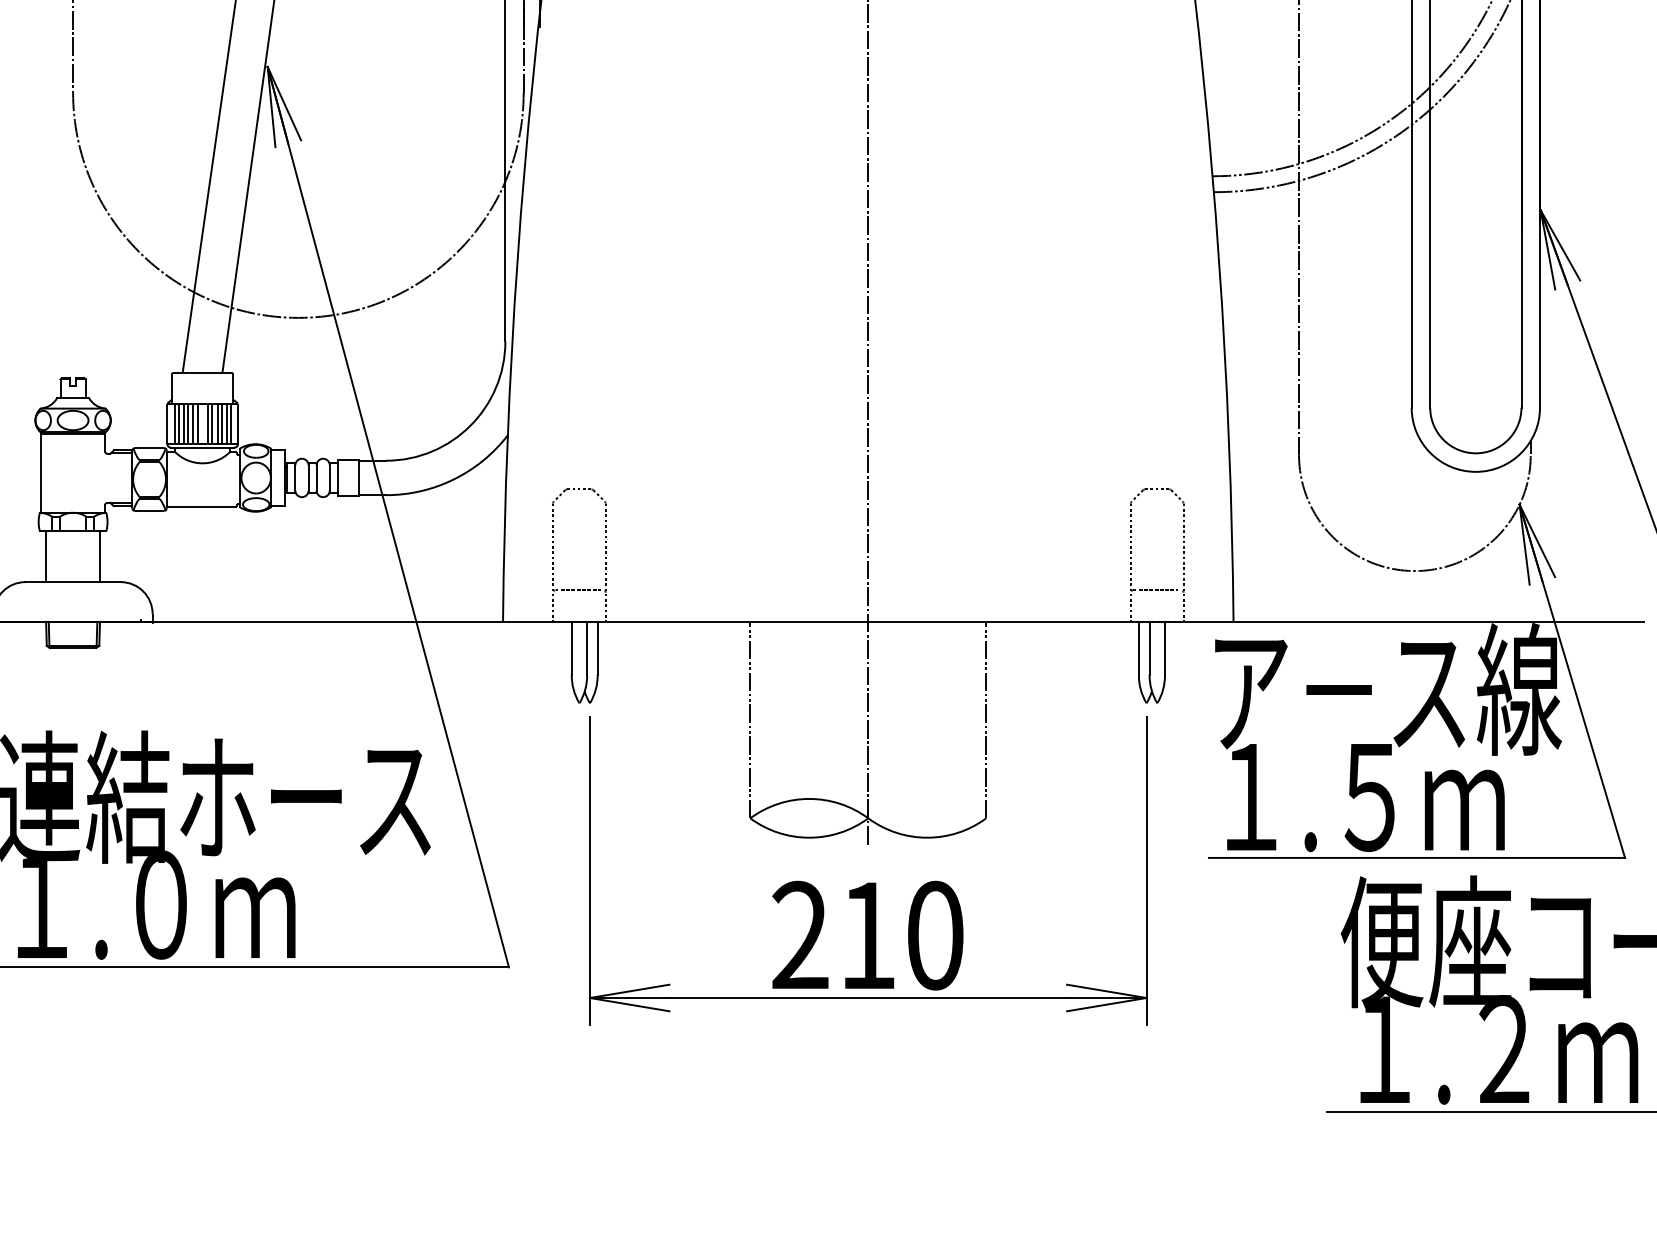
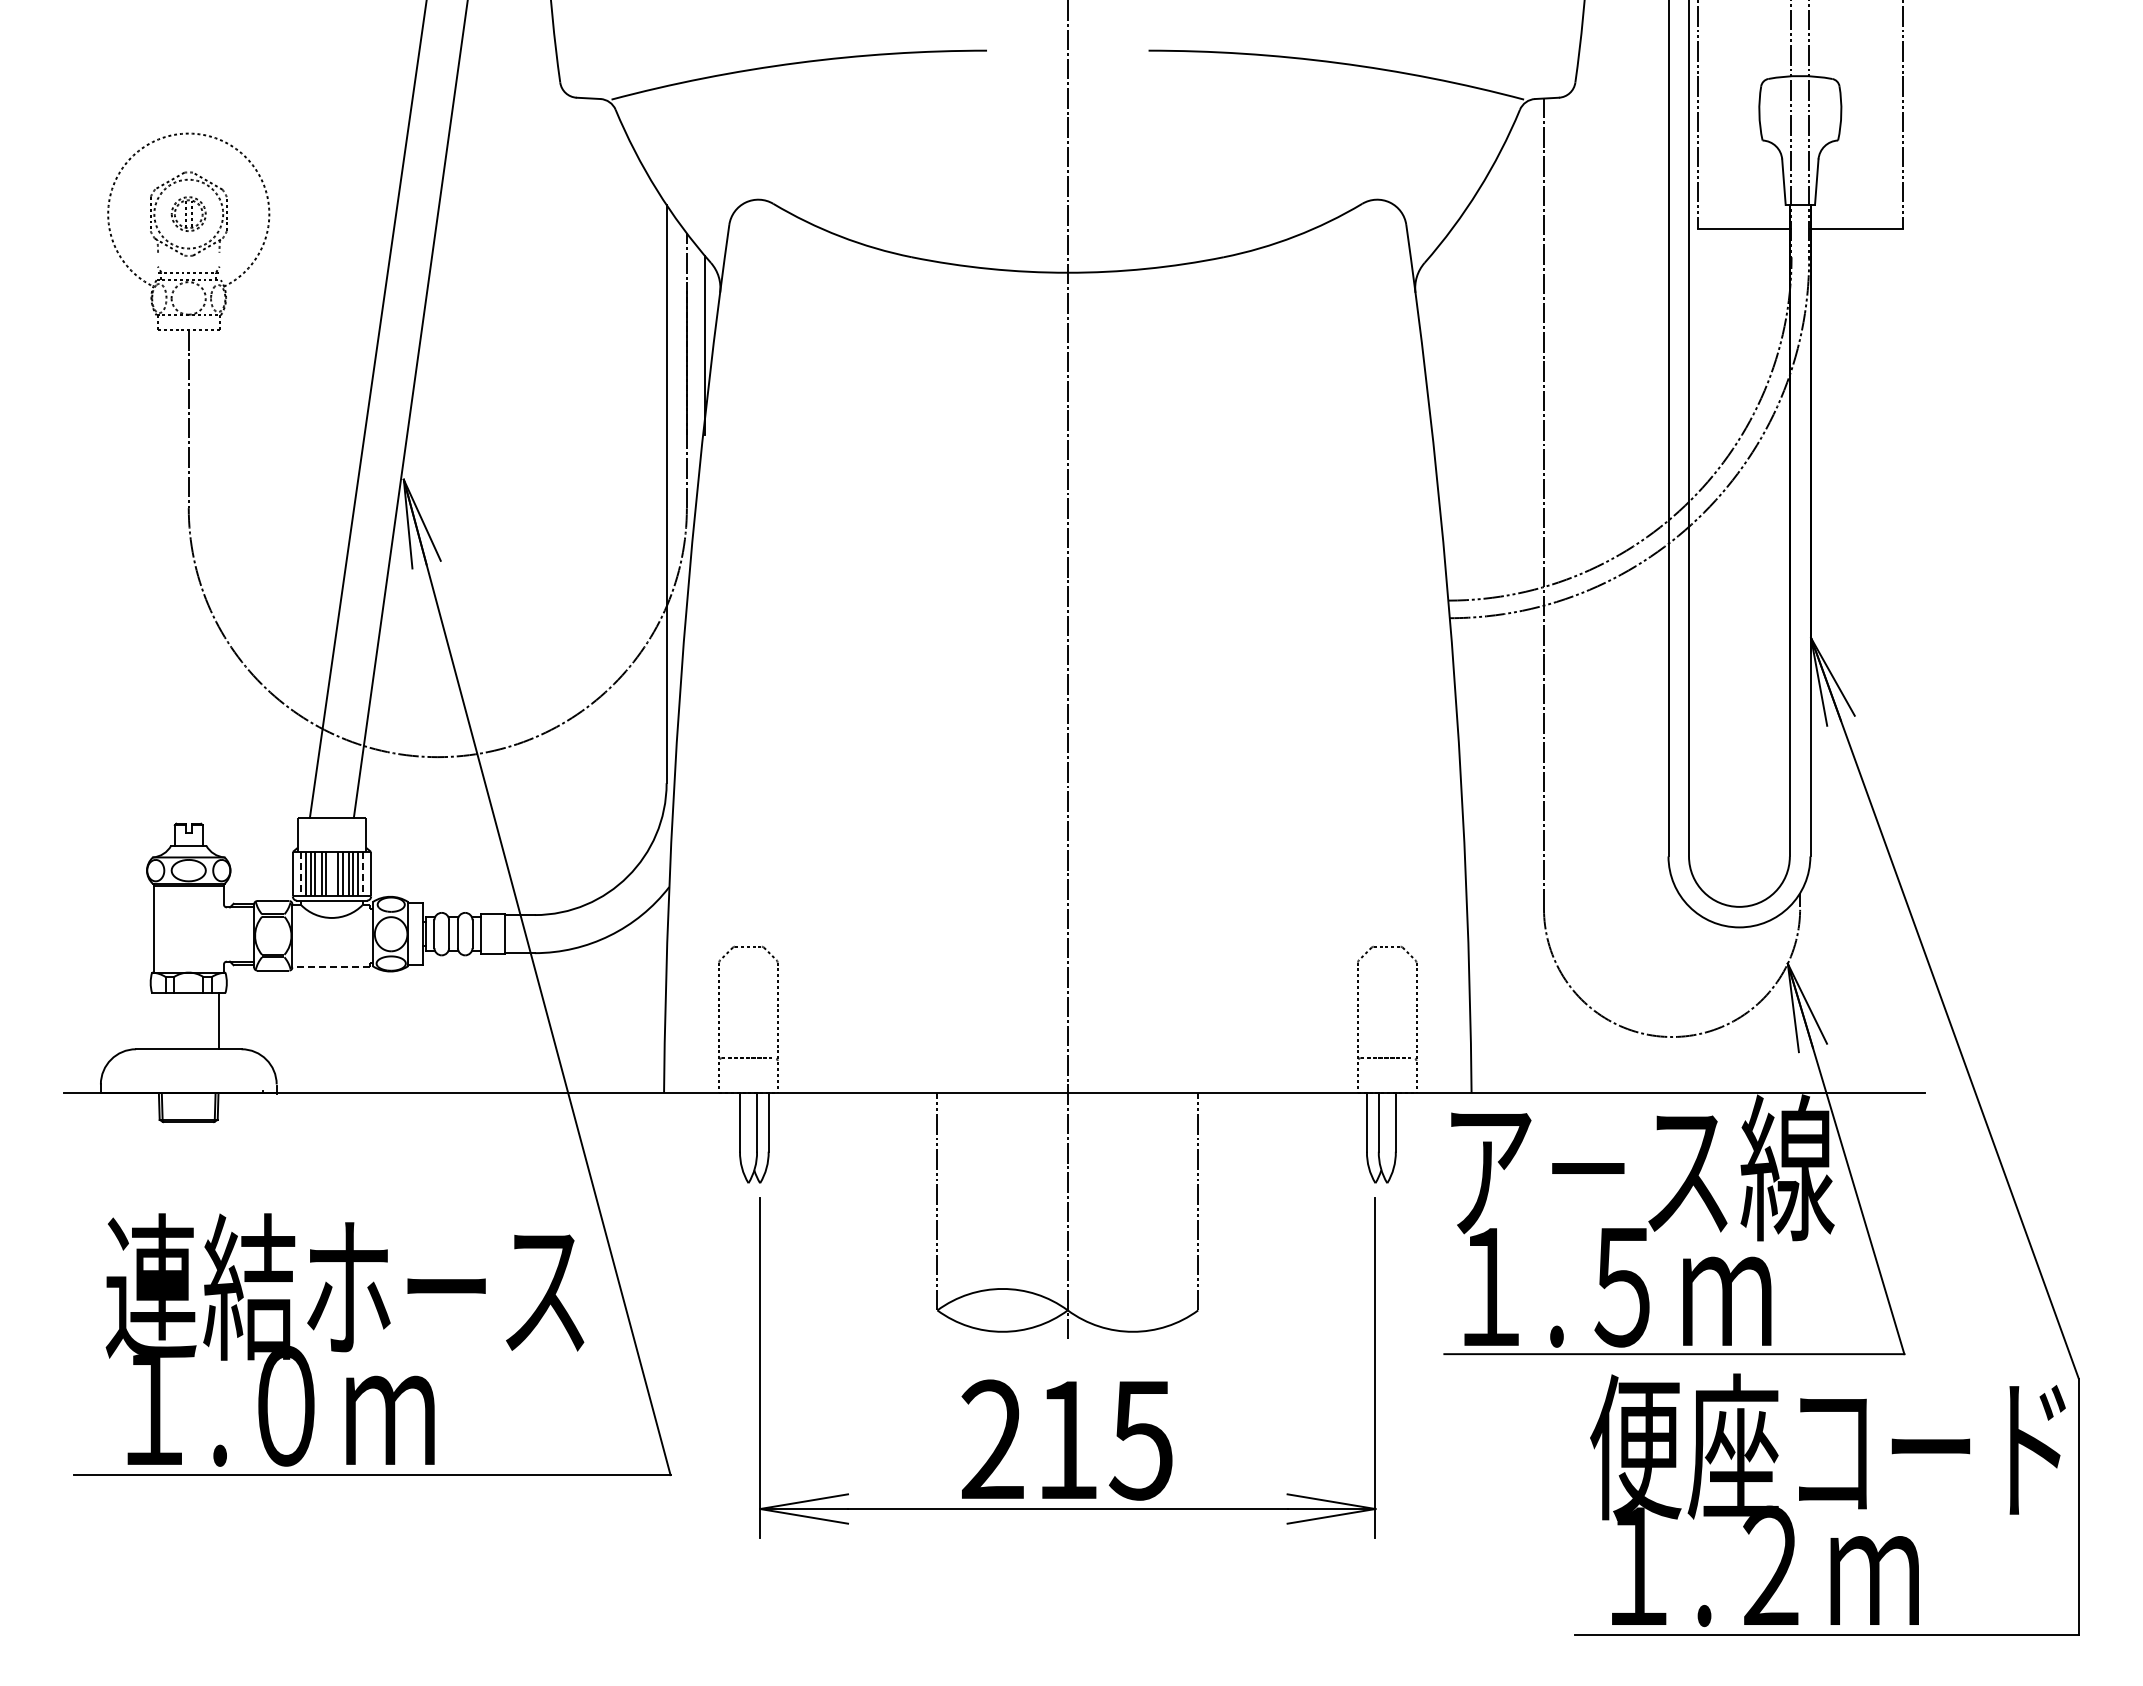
line: (175, 424) -> (301, 874), solid -> dashed
line: (230, 424) -> (362, 874), solid -> dashed
line: (202, 507) -> (331, 966), solid -> dashed
line: (45, 557) -> (158, 1021), removed
text: (934, 935) -> (1140, 1439), 210 -> 215

